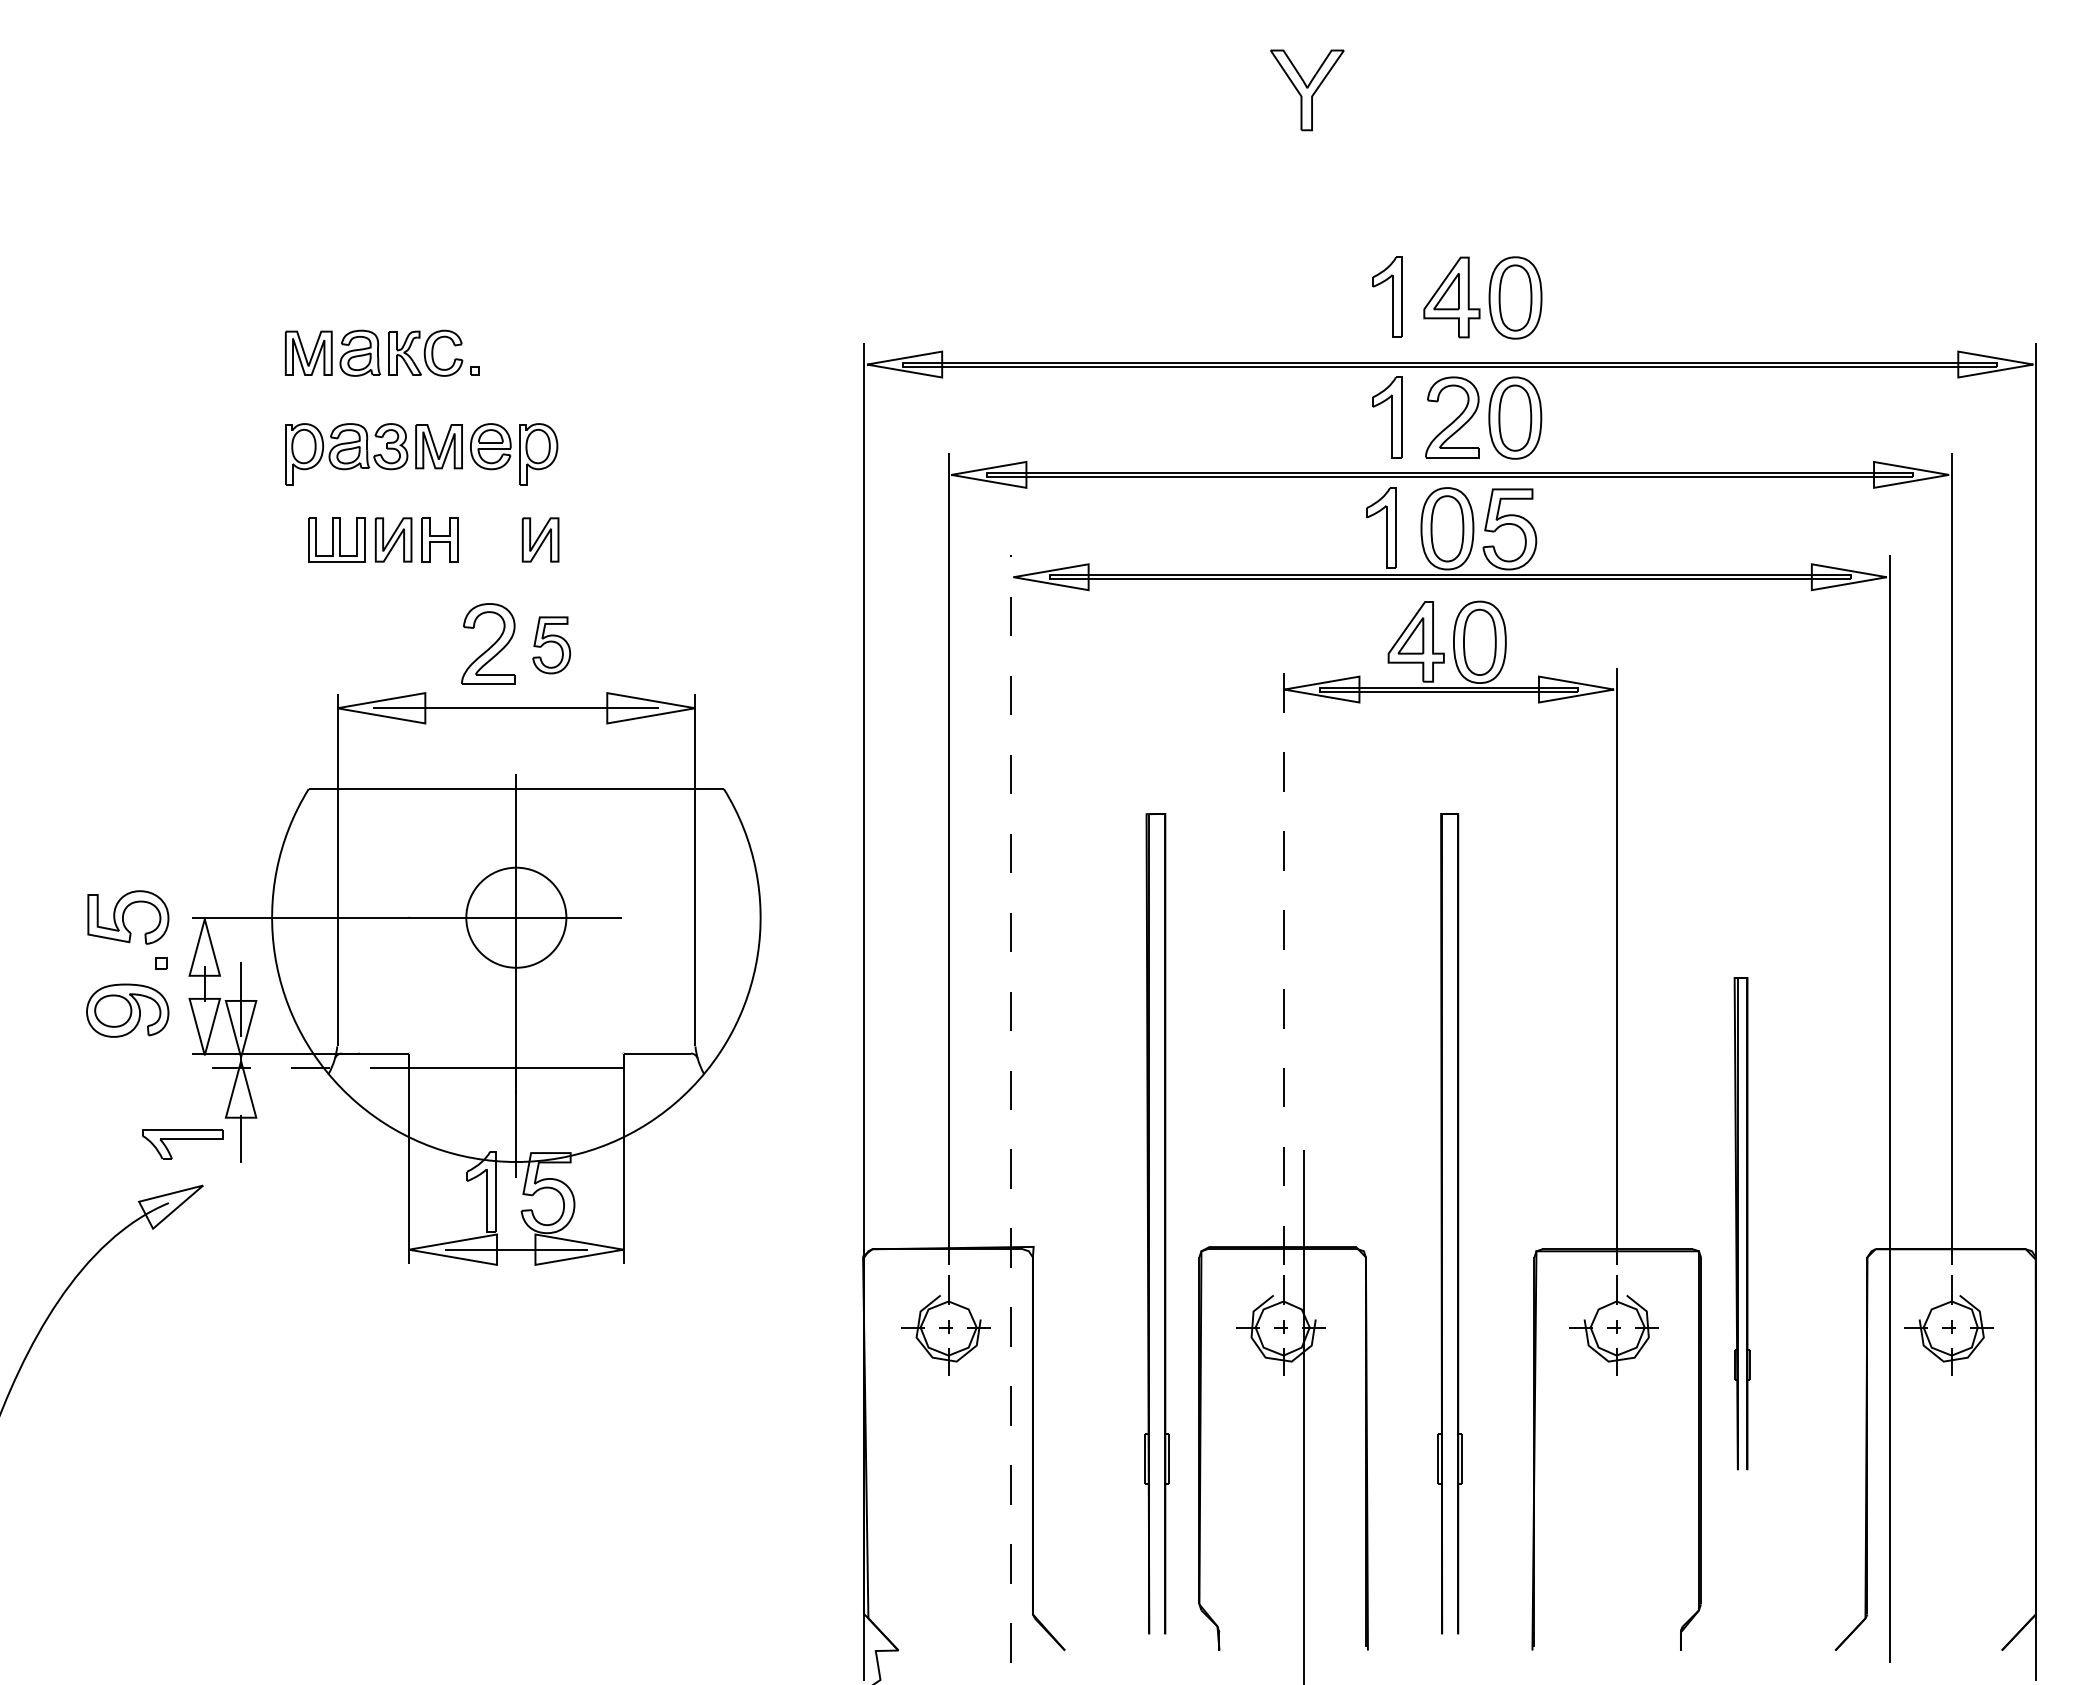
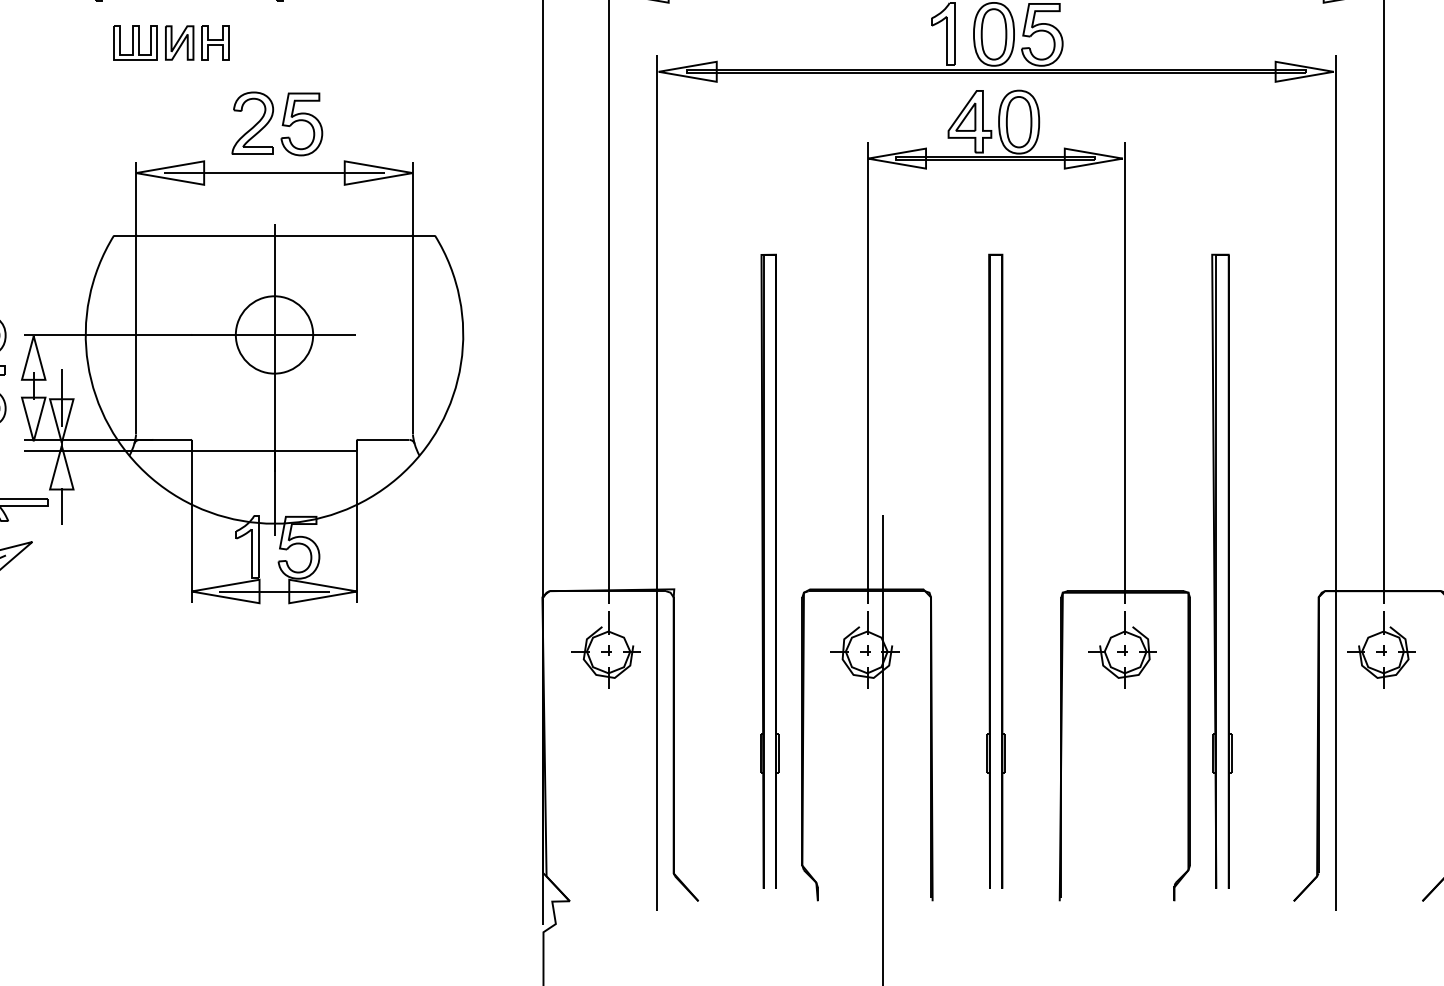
part: (540, 539) -> (293, 42), removed
part: (551, 645) -> (301, 124), size x1.43
line: (1283, 966) -> (867, 372), dashed -> solid
line: (300, 1067) -> (107, 450), dashed -> solid
line: (1010, 1108) -> (656, 482), dashed -> solid
part: (1741, 1223) -> (1221, 571), size x1.67

